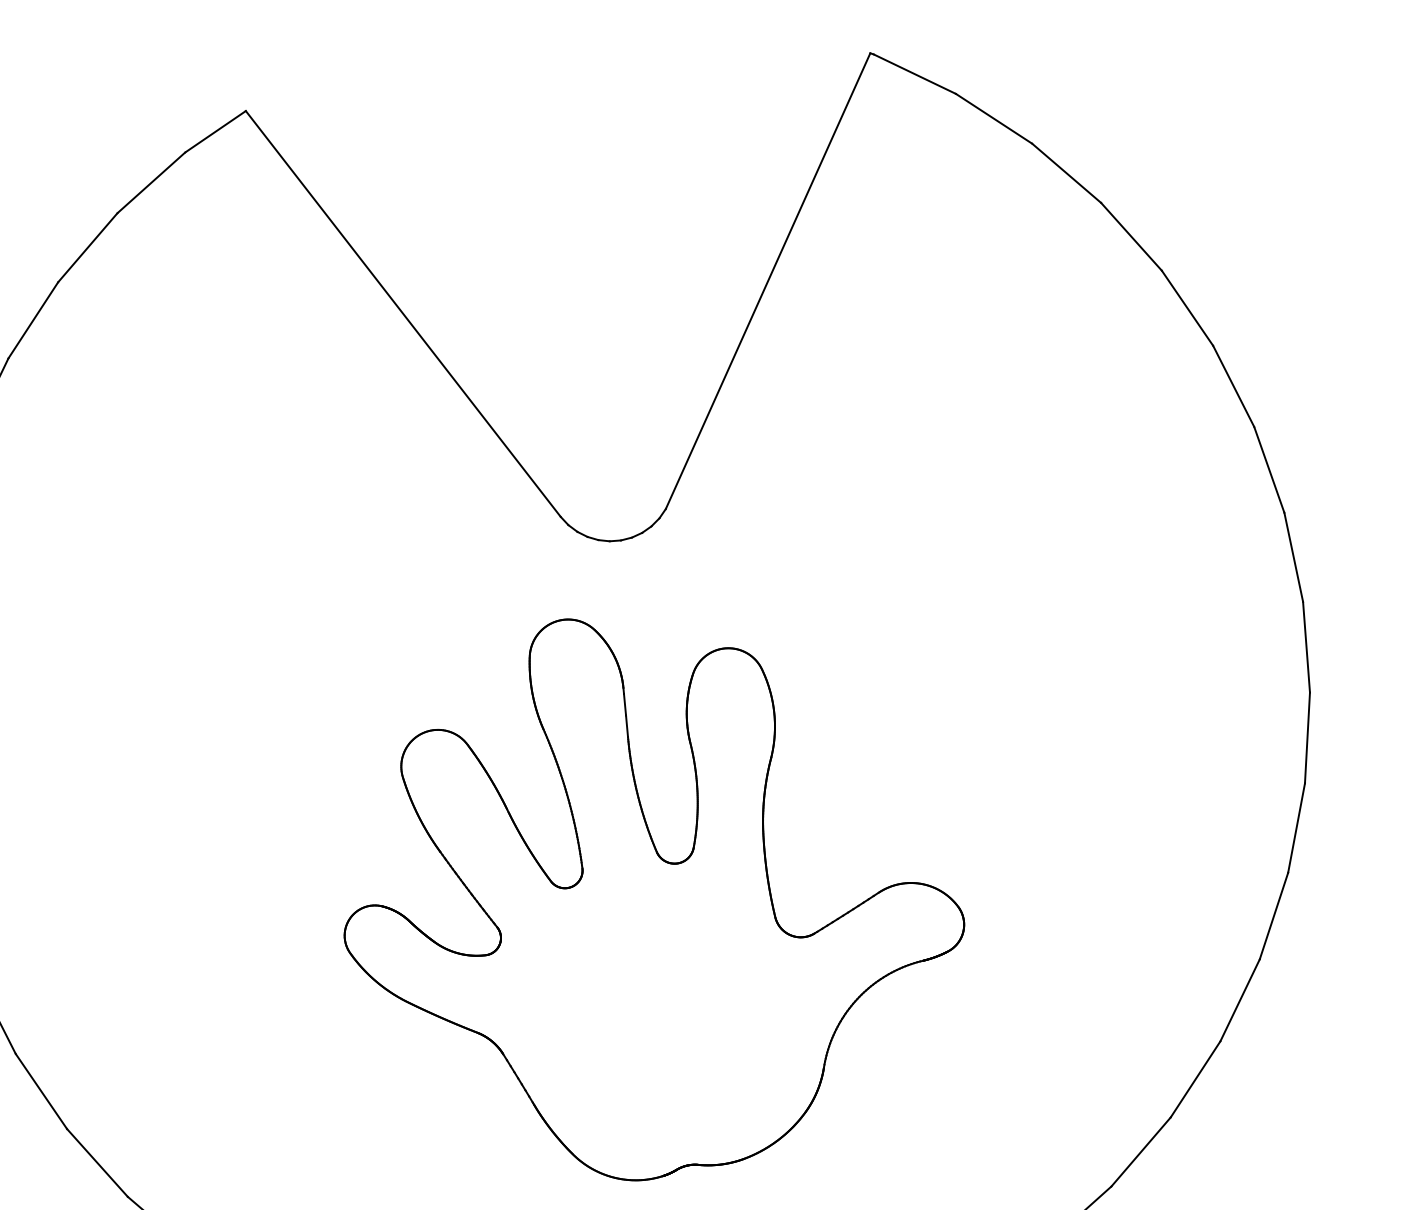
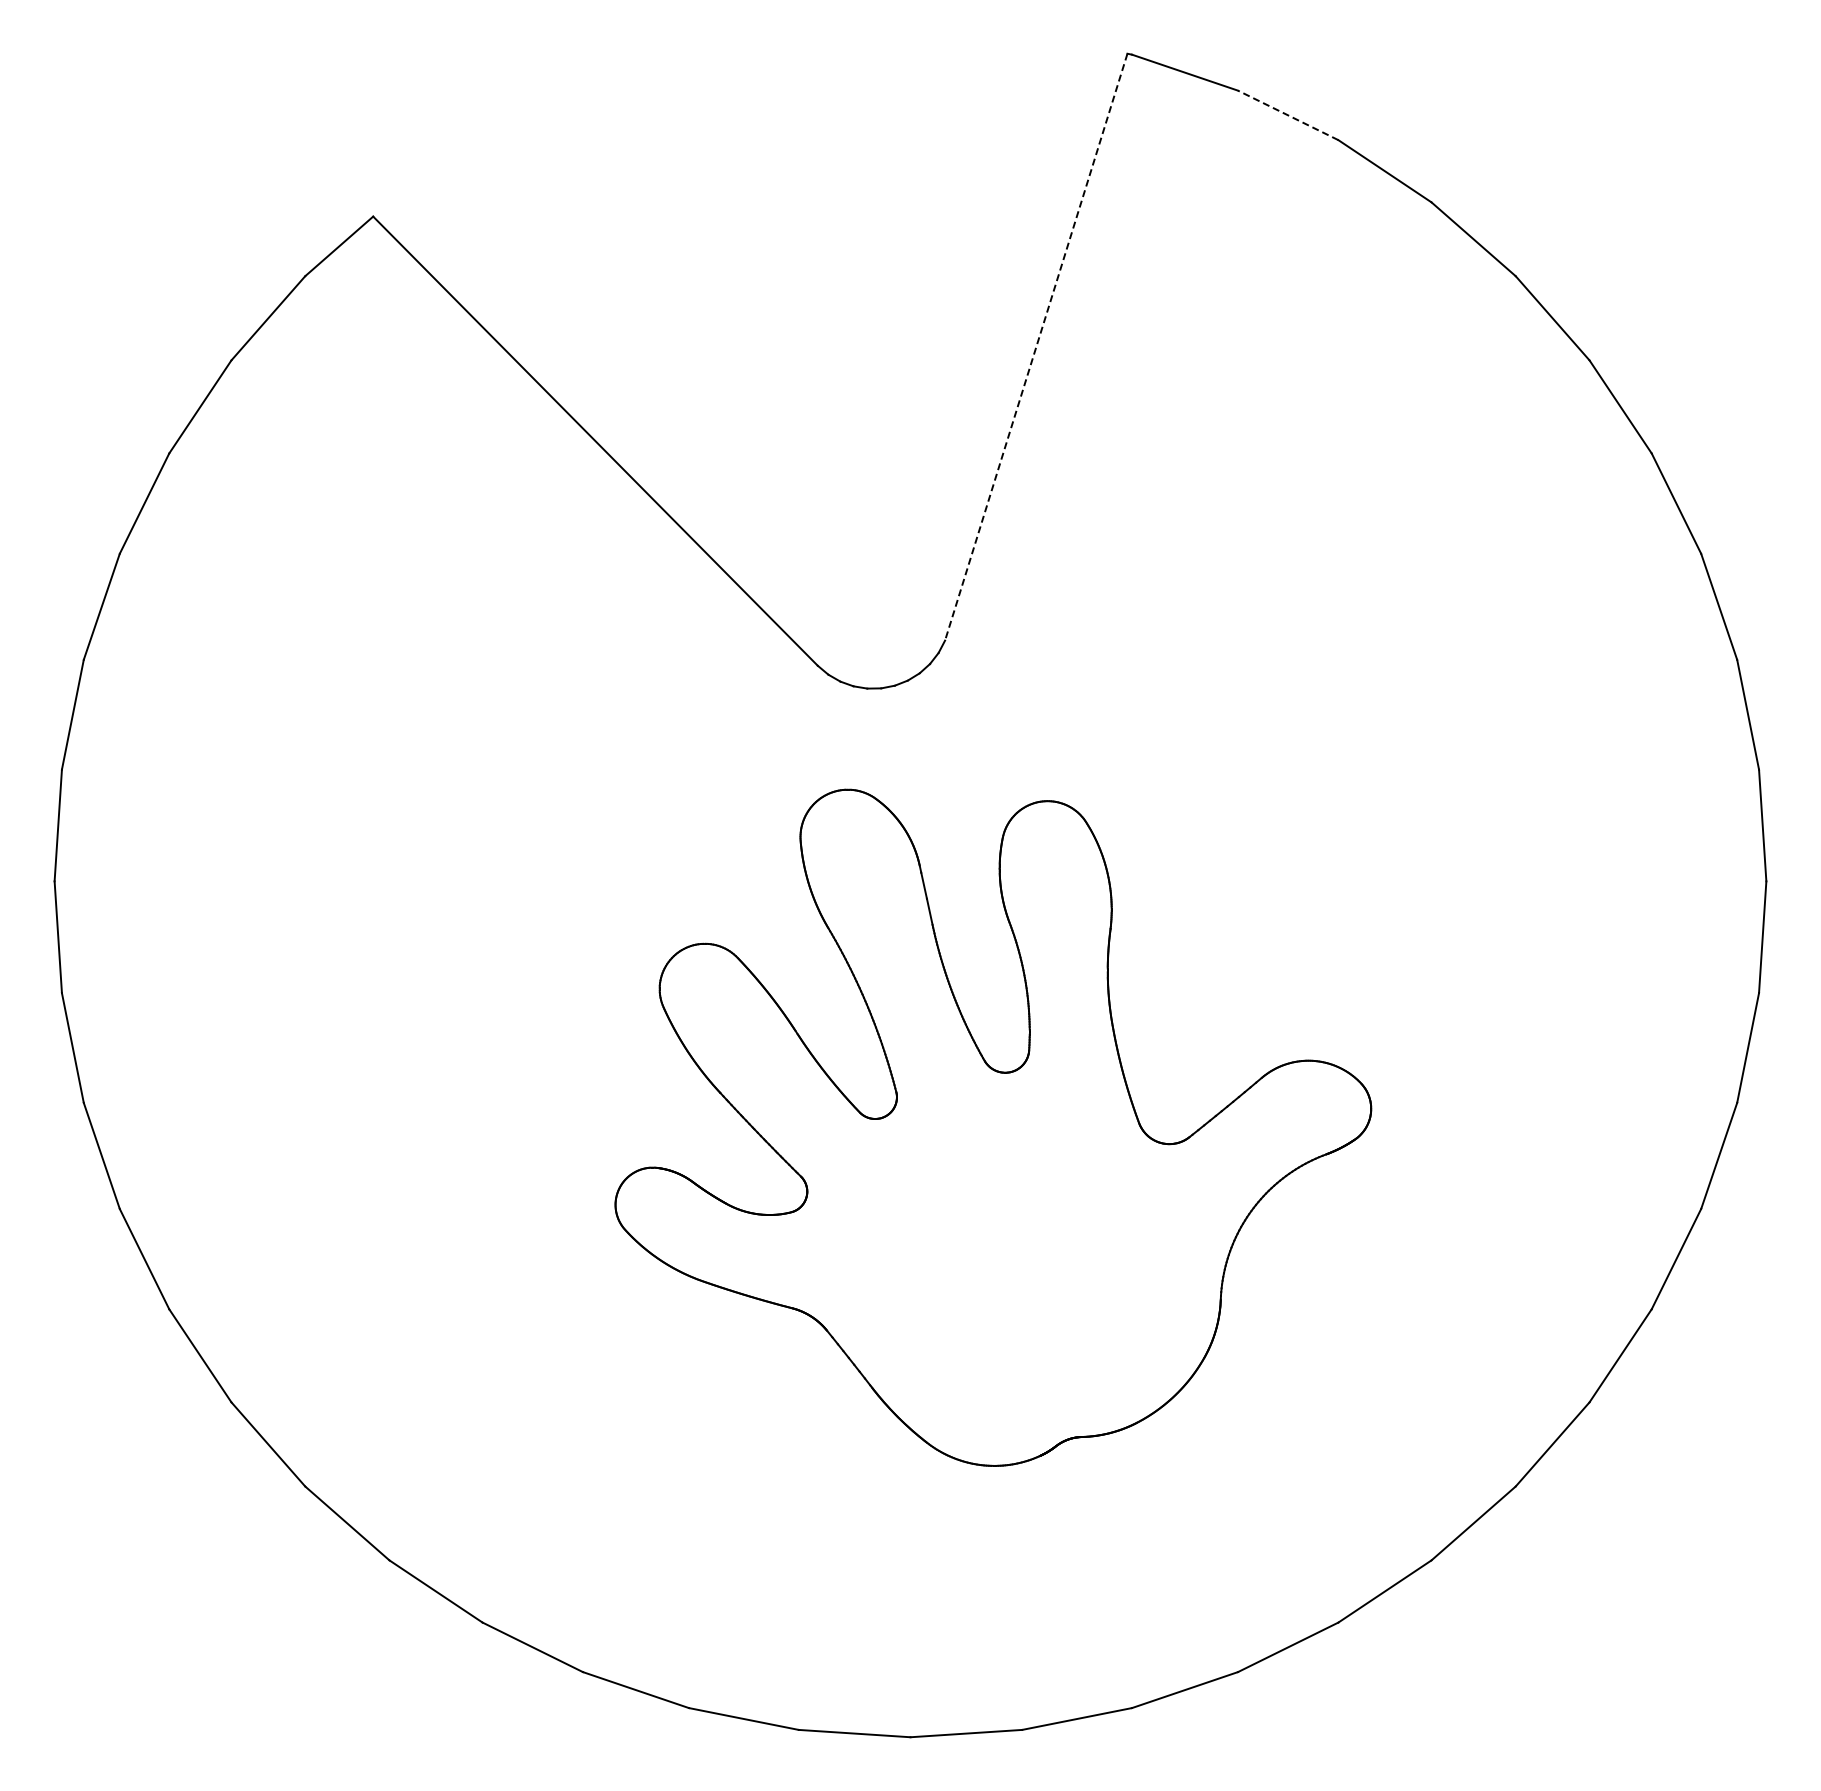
line: (994, 118) -> (1288, 115), solid -> dashed
line: (768, 281) -> (1036, 347), solid -> dashed

